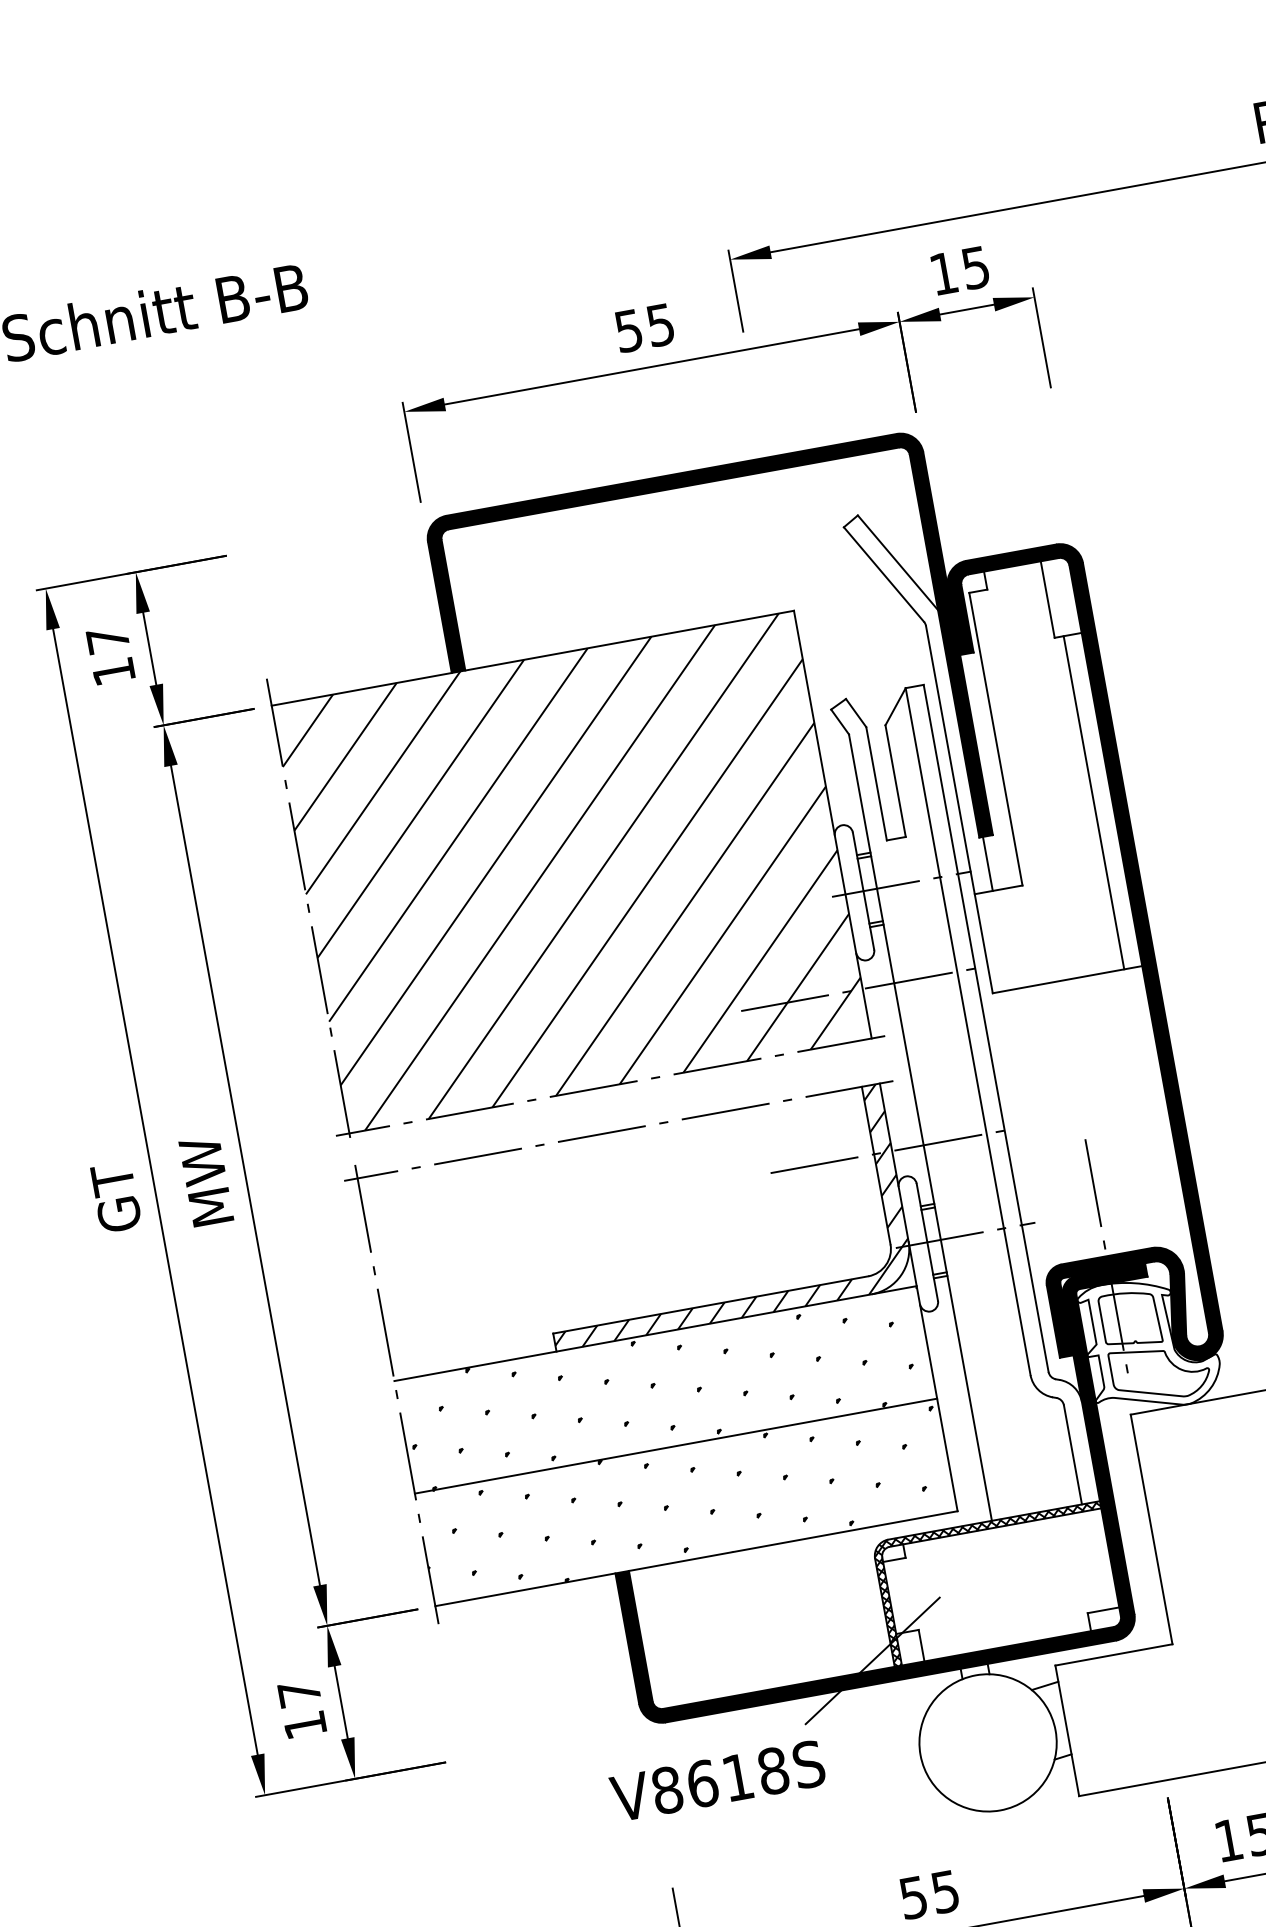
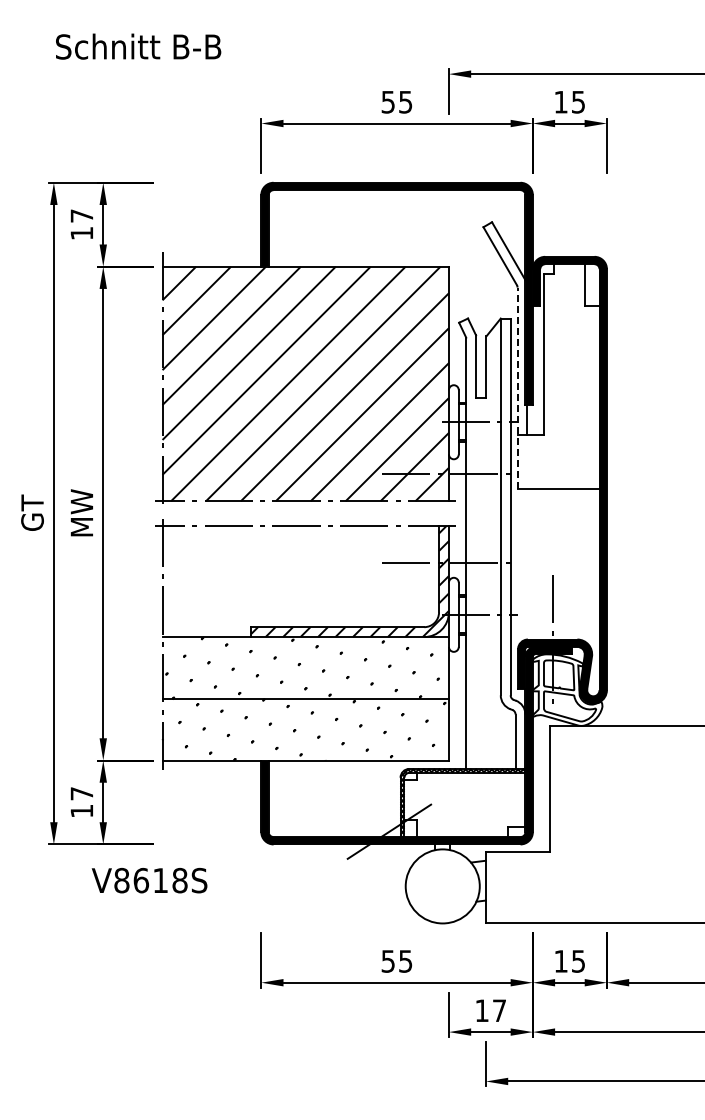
line: (1093, 802) -> (589, 397), removed
line: (959, 810) -> (517, 388), solid -> dashed
text: (717, 1780) -> (149, 880), moved

